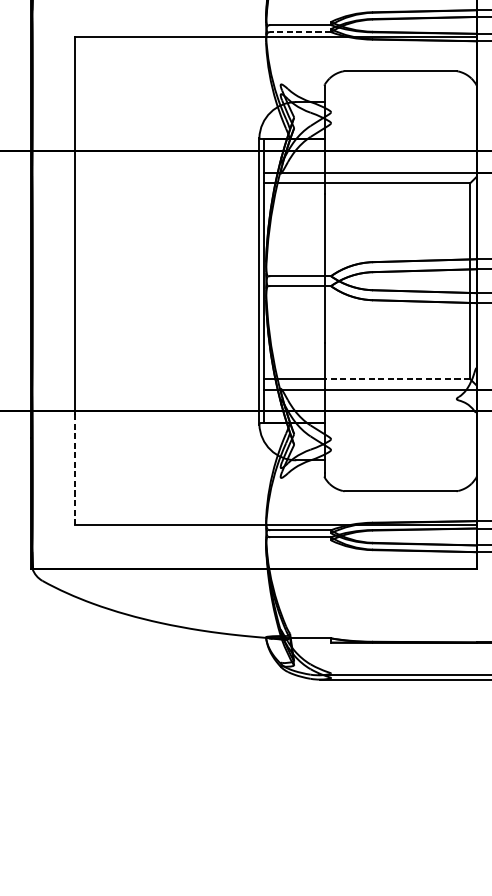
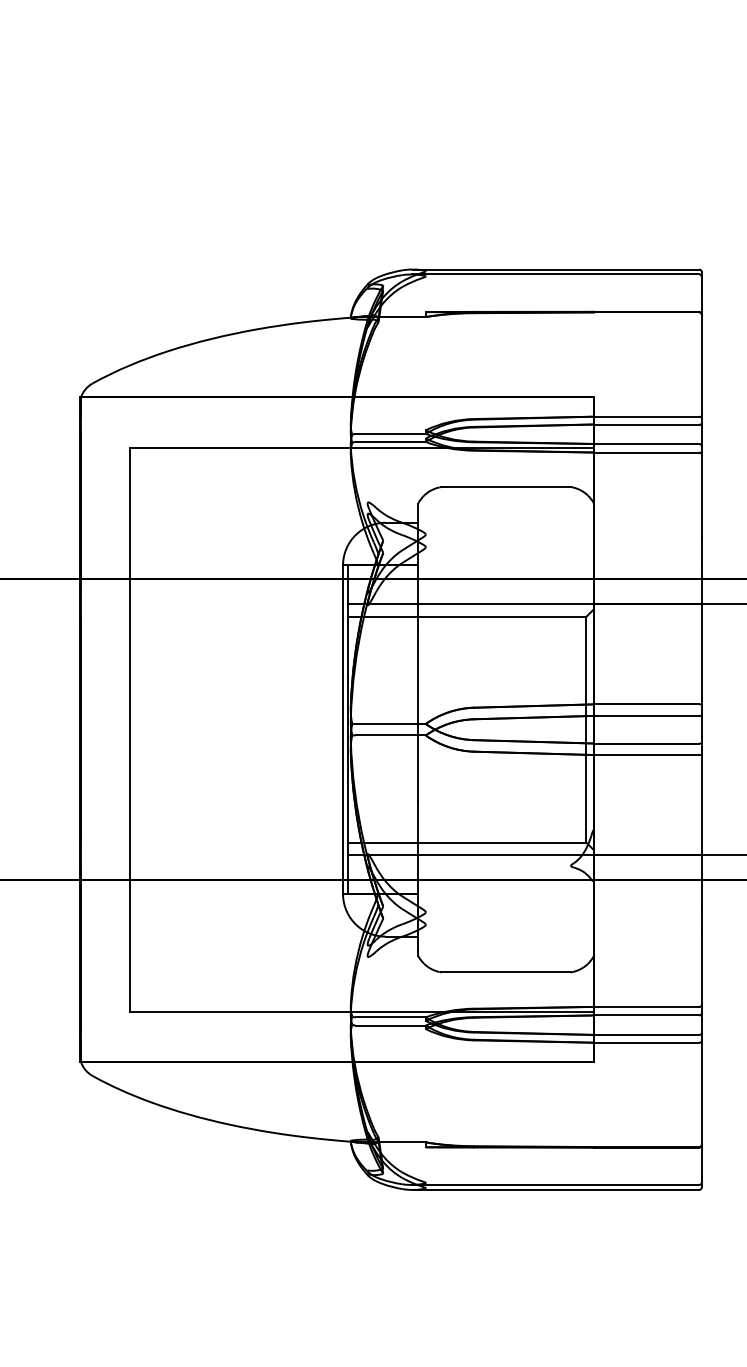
line: (300, 32) -> (390, 442), dashed -> solid
line: (396, 378) -> (501, 842), dashed -> solid
line: (74, 470) -> (129, 948), dashed -> solid

